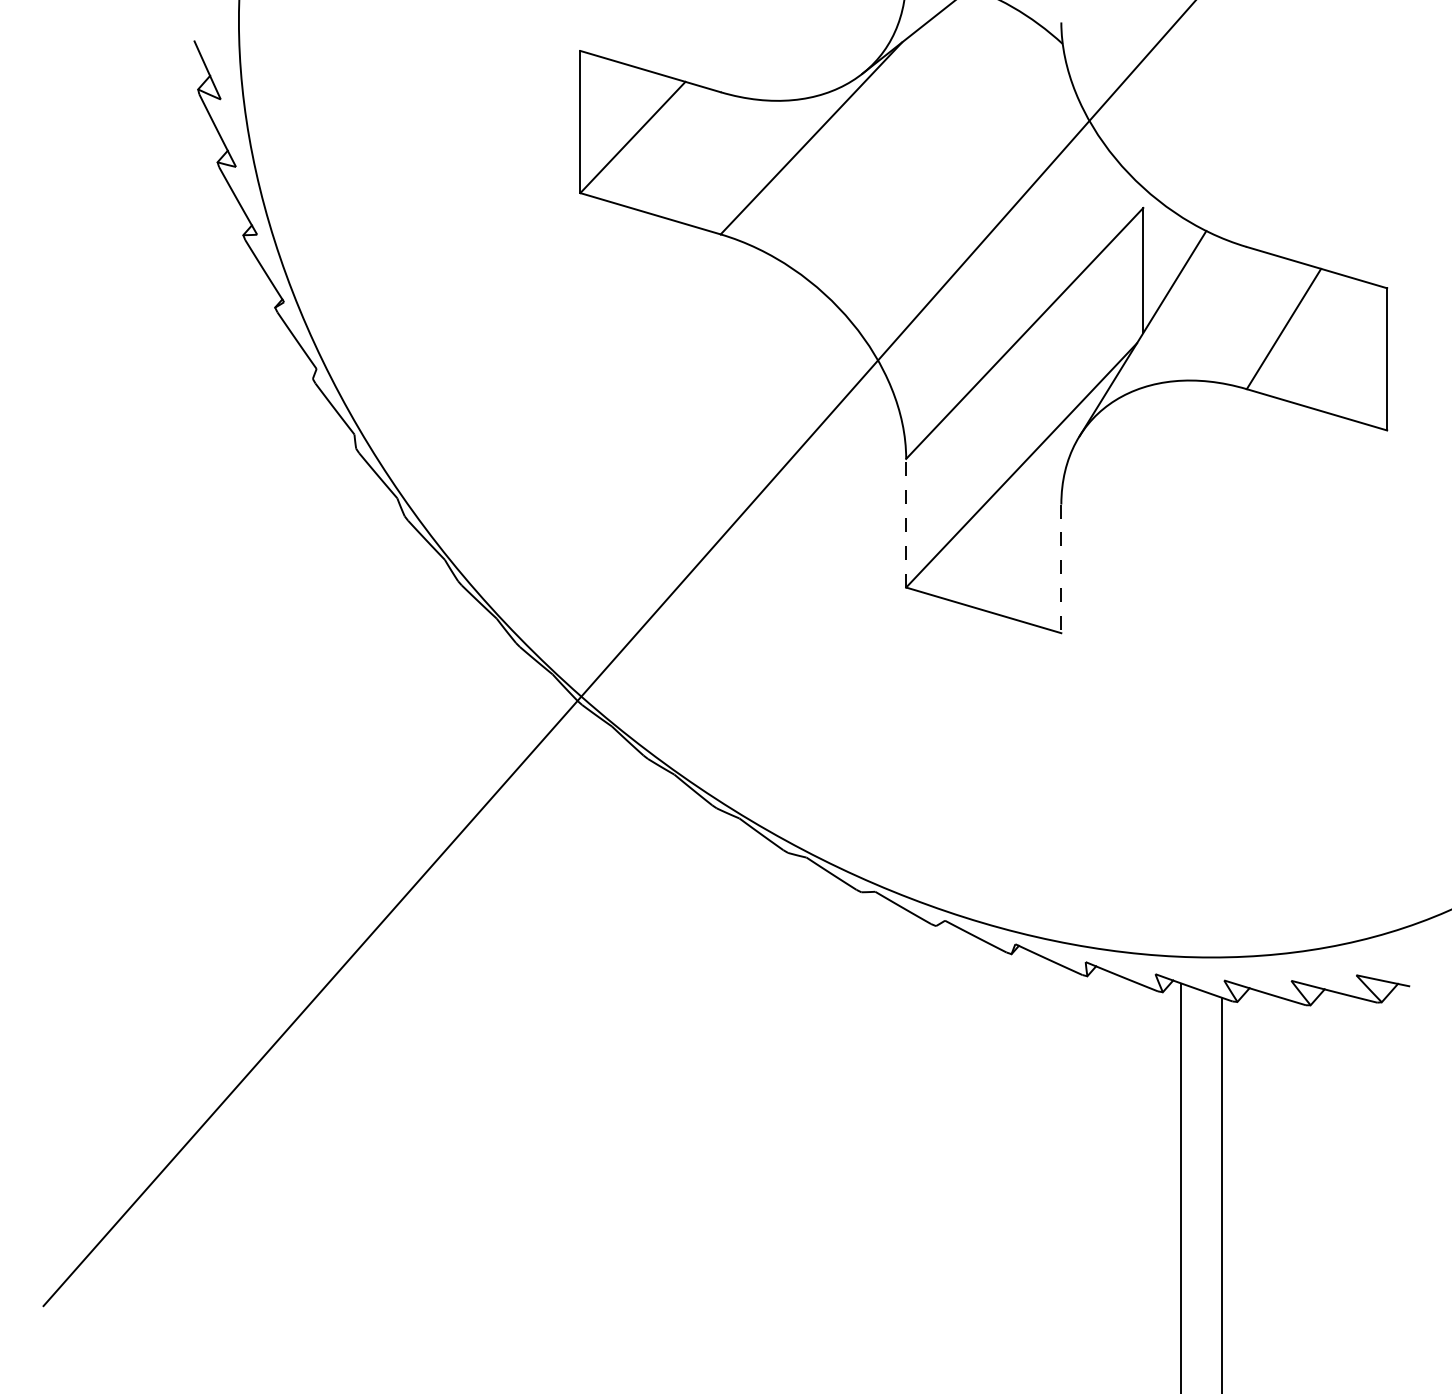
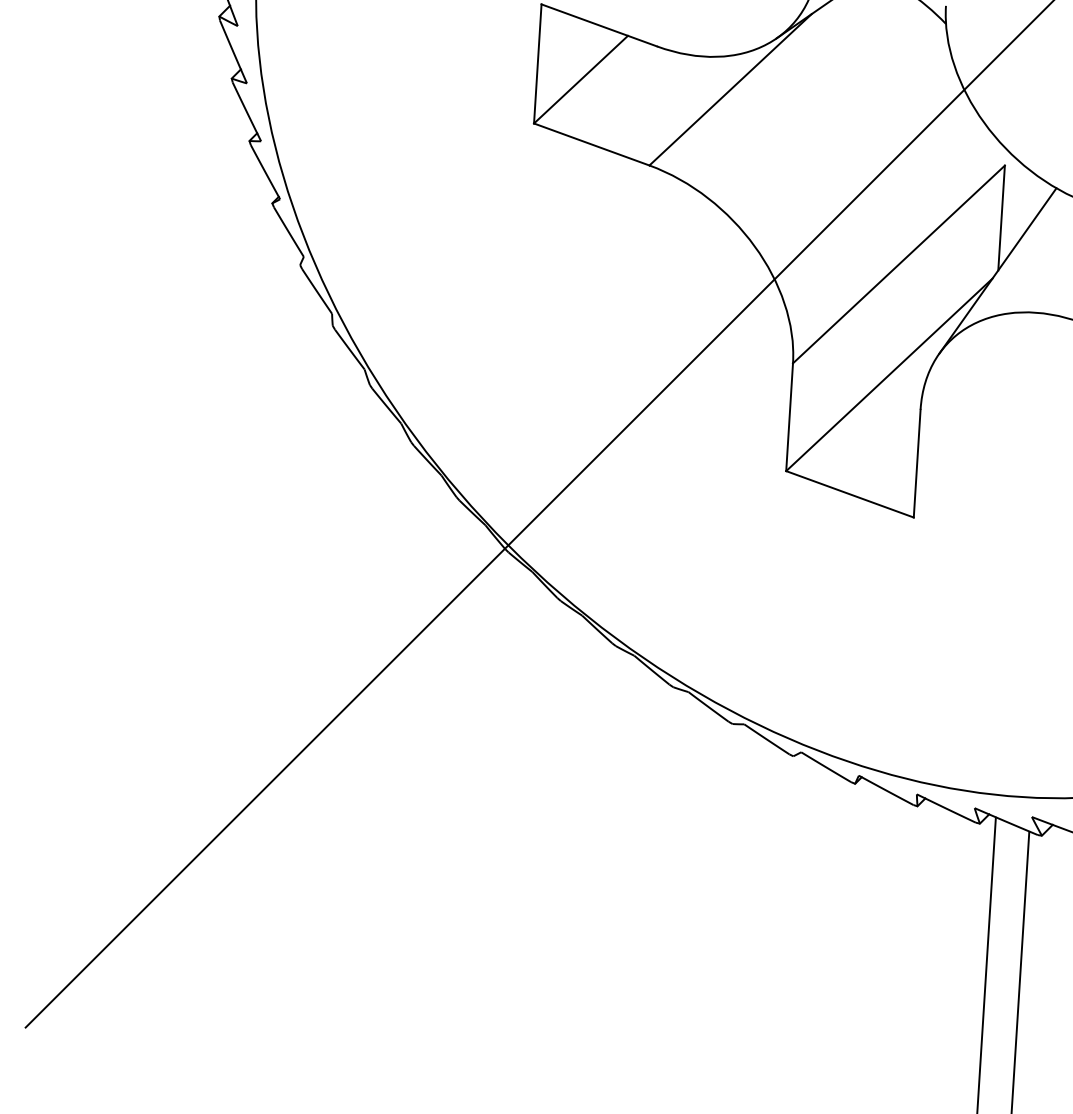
line: (906, 522) -> (789, 416), dashed -> solid
line: (1061, 569) -> (917, 464), dashed -> solid

